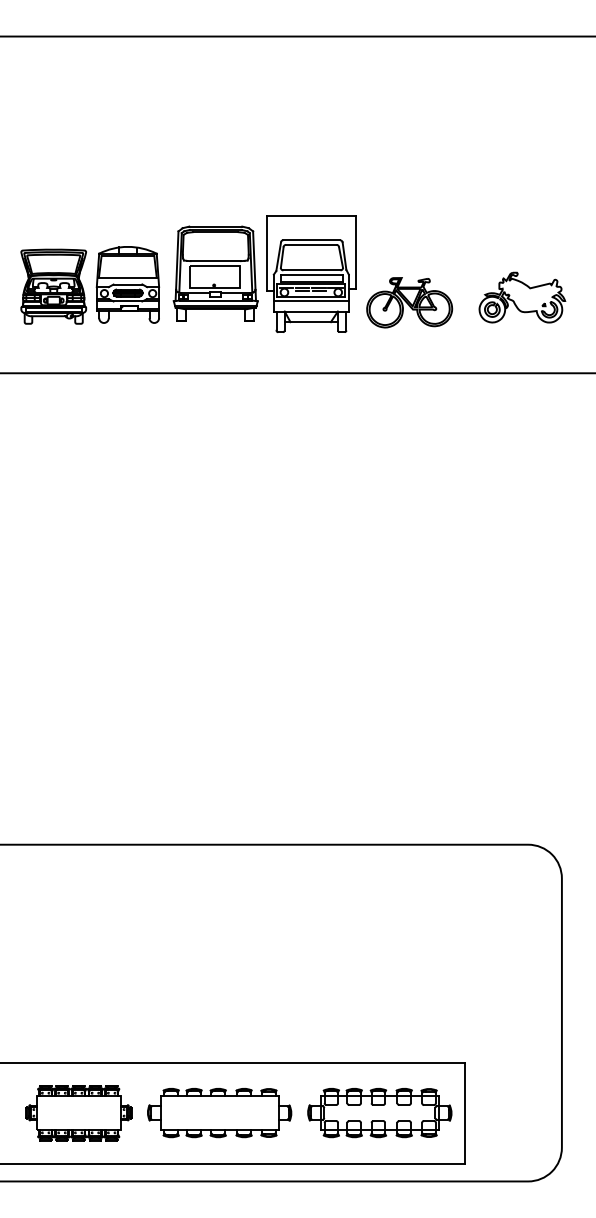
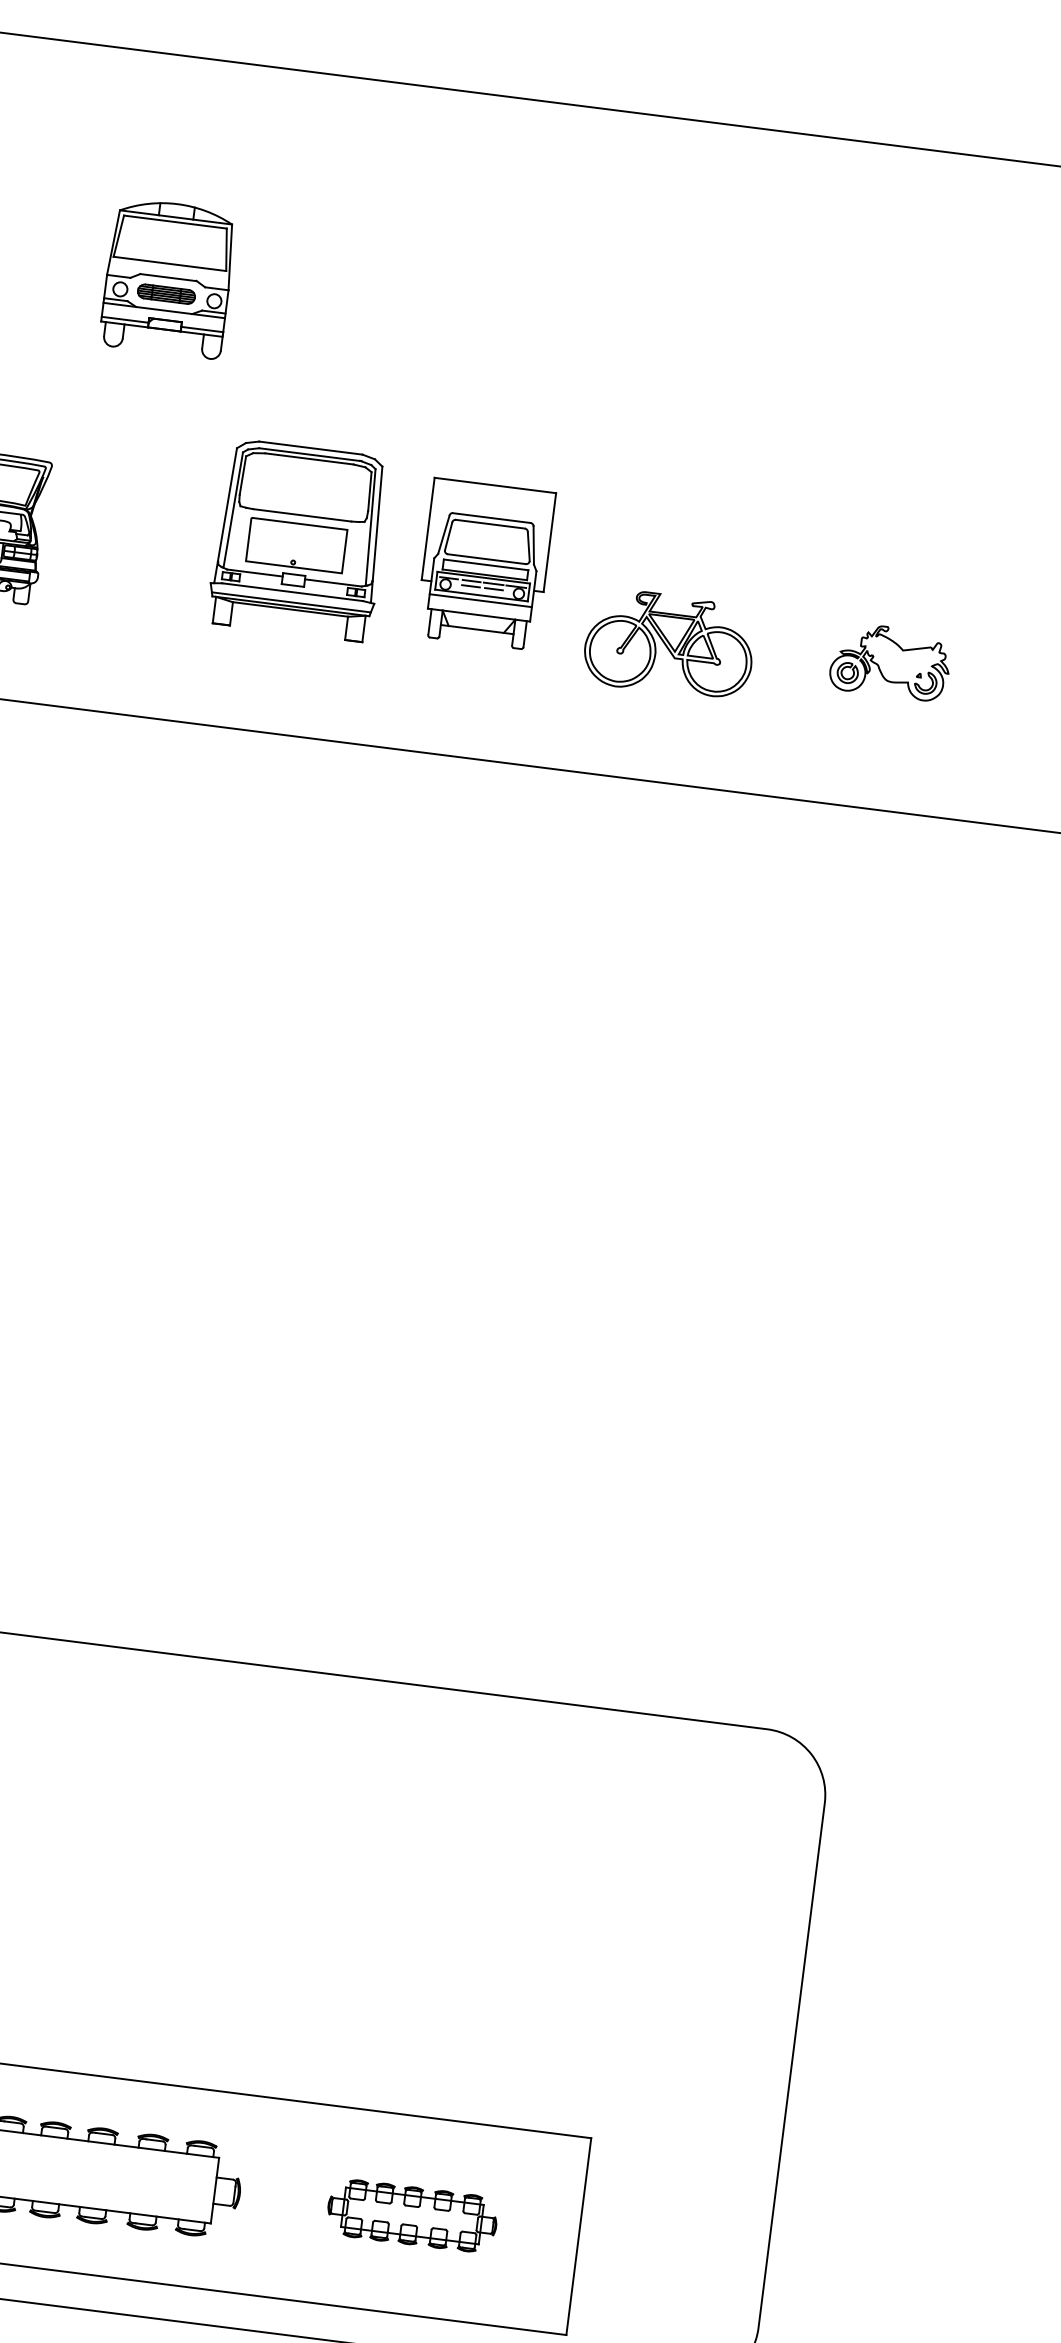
part: (311, 273) -> (485, 562), size x0.7
part: (127, 284) -> (167, 277), moved
part: (522, 297) -> (890, 661), size x0.7
part: (379, 1113) -> (411, 2216), size x0.6

